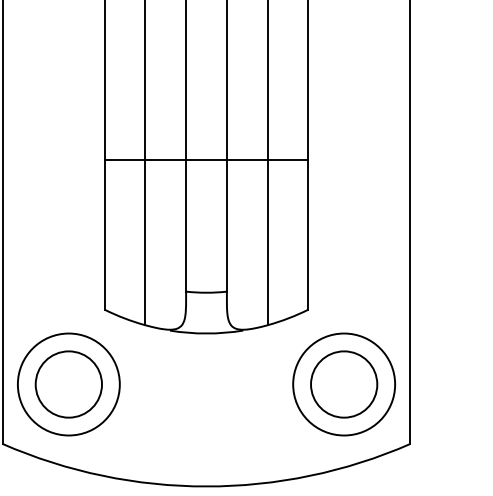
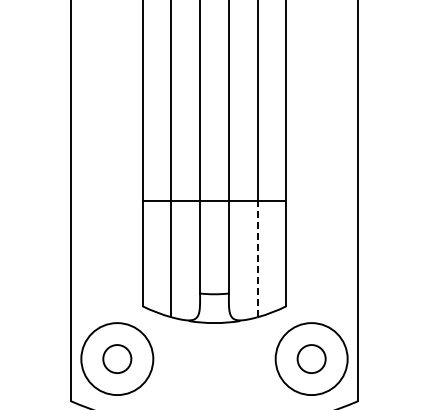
line: (267, 242) -> (257, 258), solid -> dashed
circle: (67, 383) -> (116, 358), size x0.6
circle: (343, 383) -> (311, 358), size x0.6

